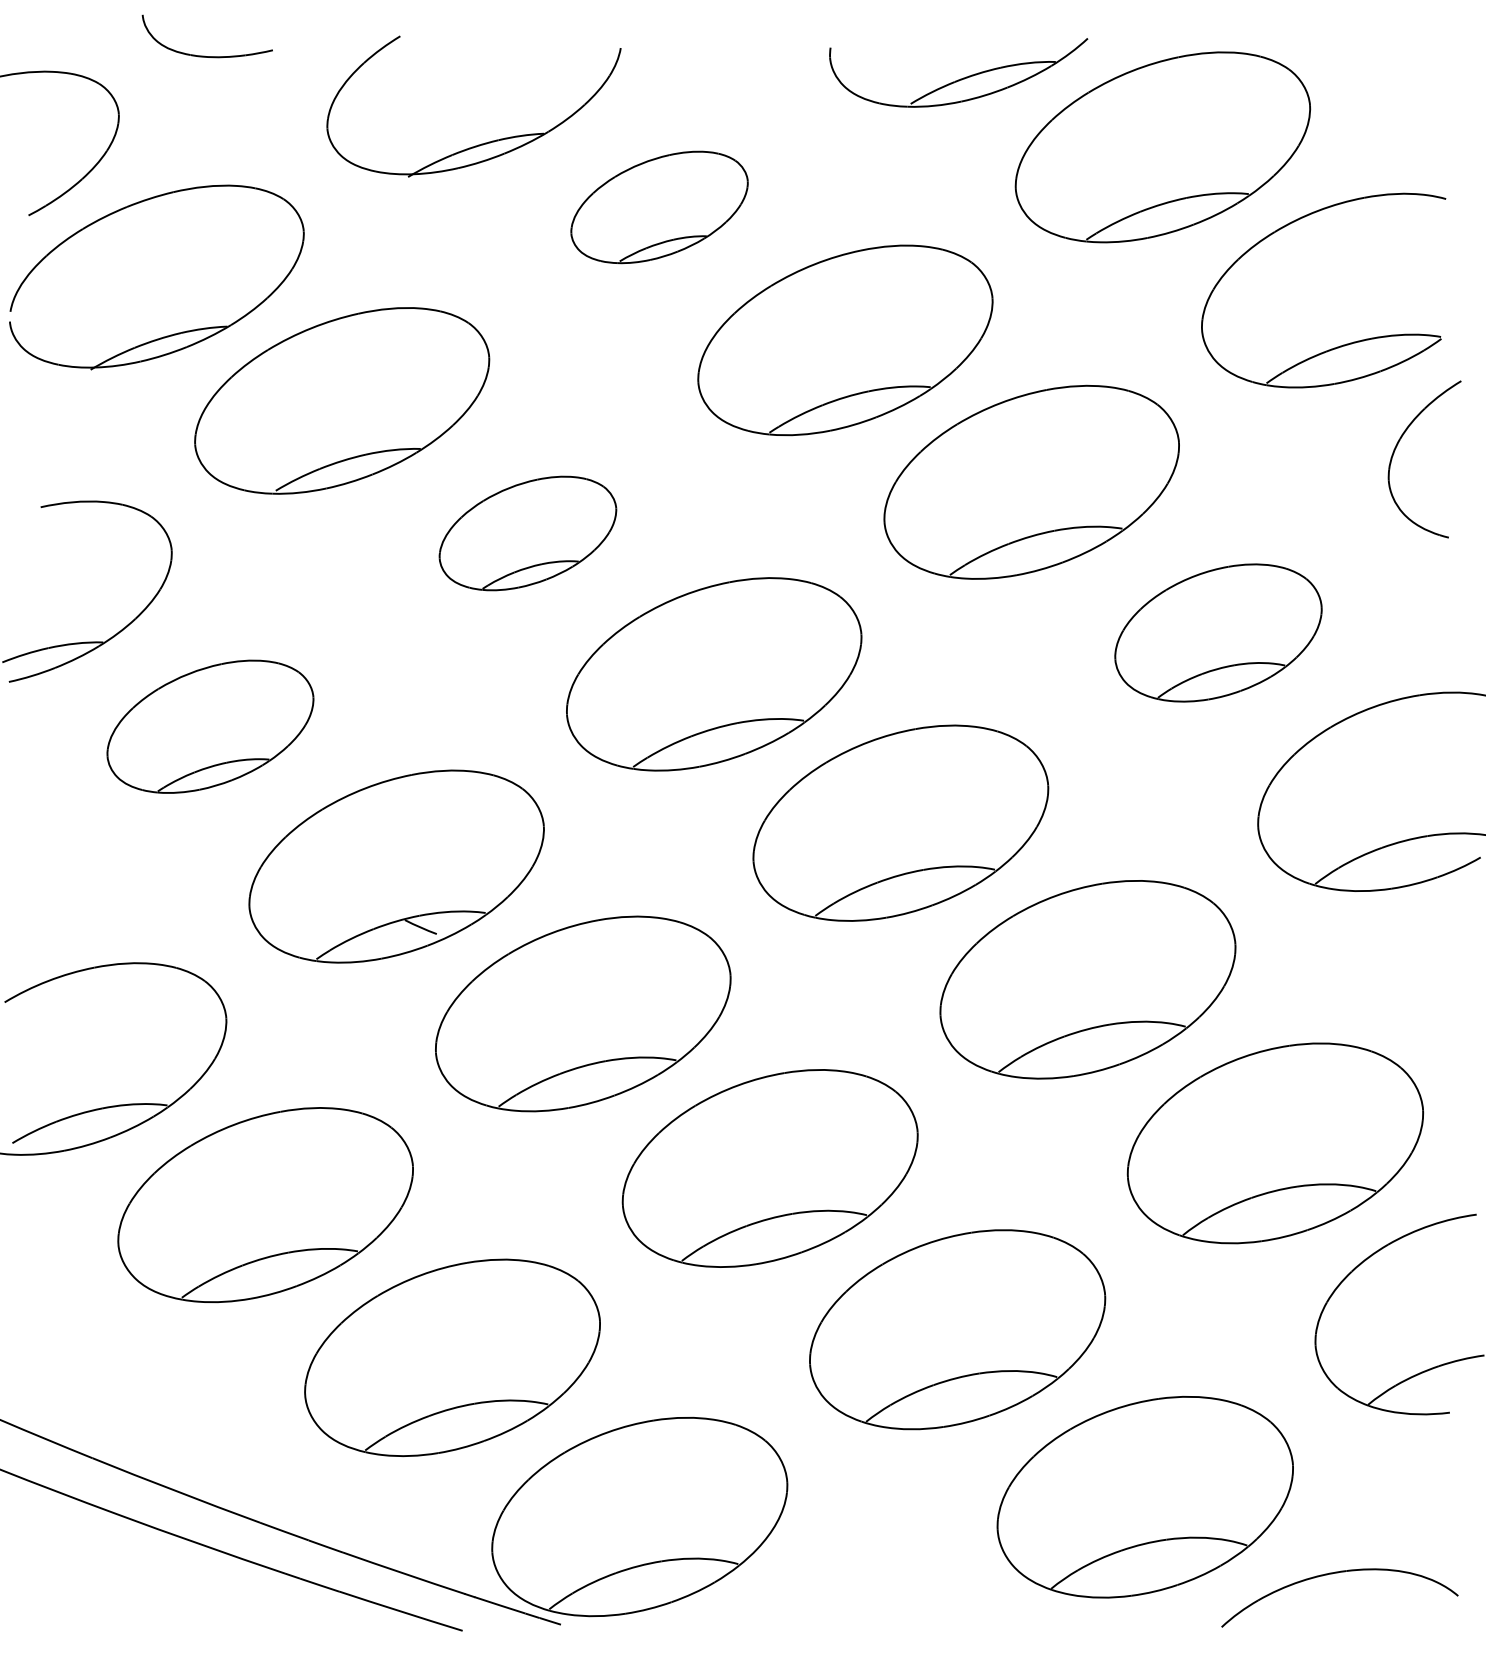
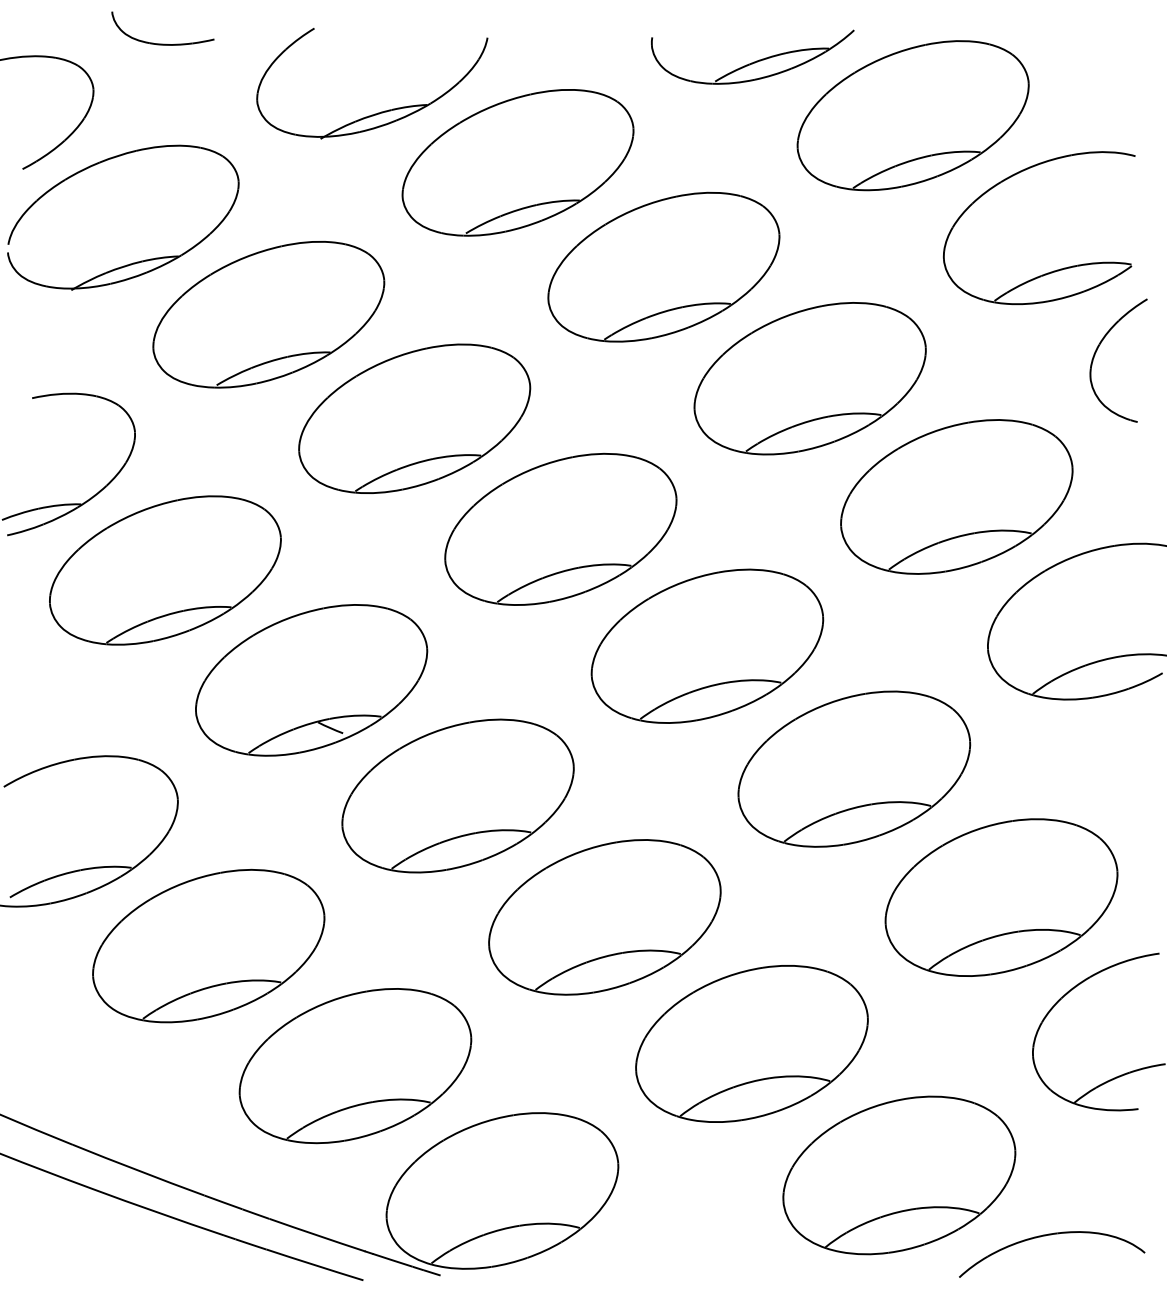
part: (659, 207) -> (517, 162), size x1.67
part: (527, 533) -> (414, 418), size x1.67
part: (1218, 632) -> (956, 496), size x1.43
part: (210, 726) -> (165, 570), size x1.43

